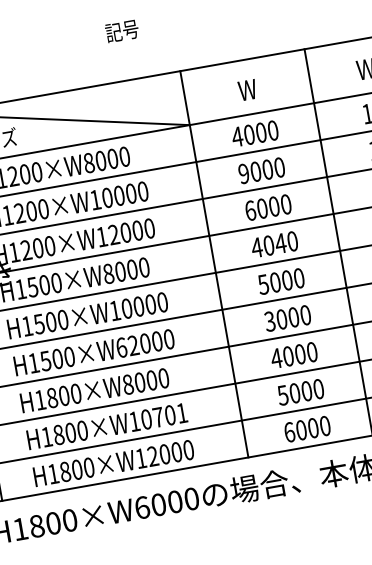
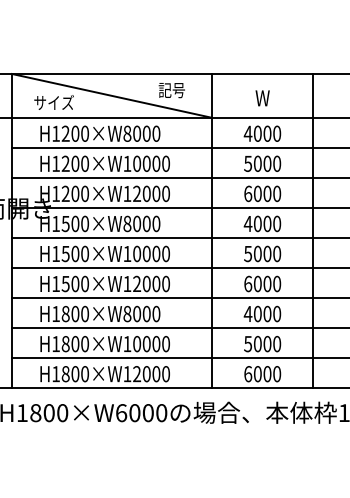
text: (121, 31) -> (171, 90), moved
text: (244, 173) -> (248, 163), 9000 -> 5000
text: (280, 242) -> (267, 223), 4040 -> 4000
text: (270, 320) -> (248, 283), 3000 -> 6000
text: (121, 347) -> (127, 283), H1500×W62000 -> H1500×W12000
text: (169, 414) -> (155, 343), H1800×W10701 -> H1800×W10000

